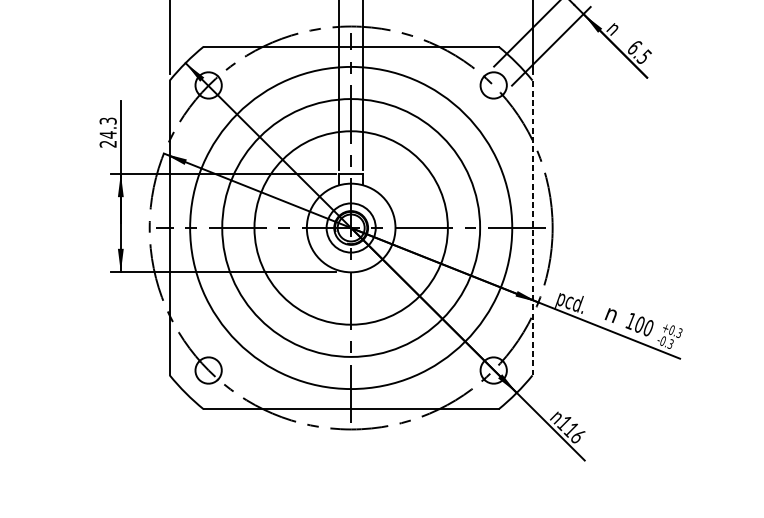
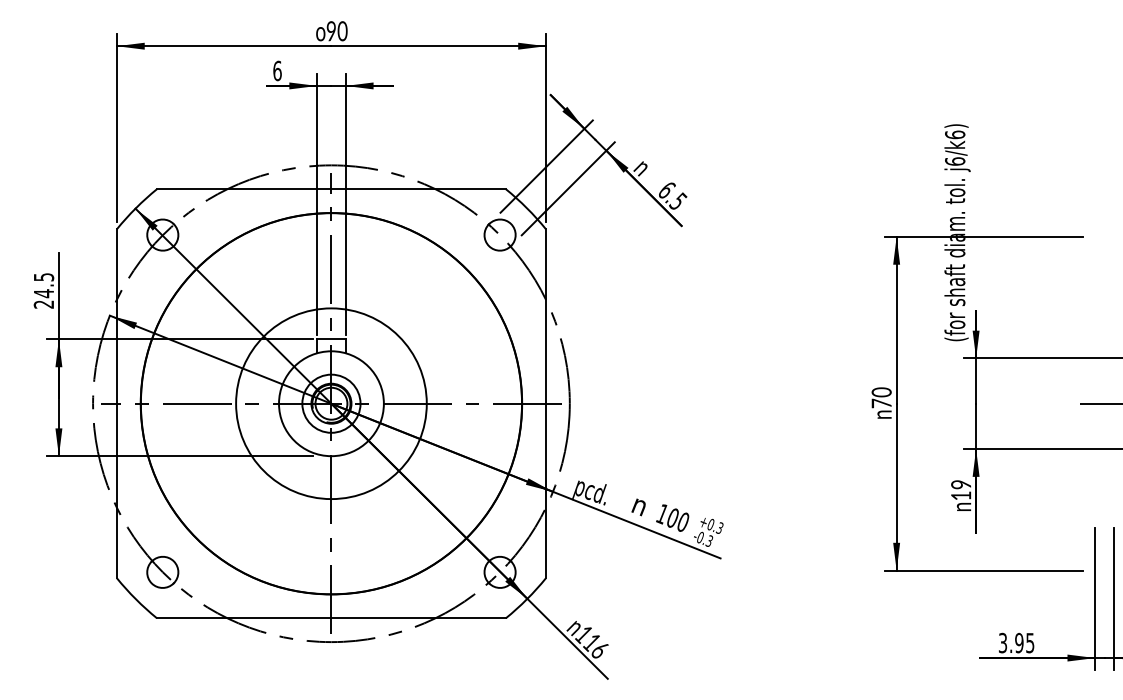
text: (107, 120) -> (43, 276), 24.3 -> 24.5
circle: (351, 227) -> (331, 403), size x0.62
circle: (351, 227) -> (331, 403), size x1.67
line: (532, 227) -> (545, 403), dashed -> solid

